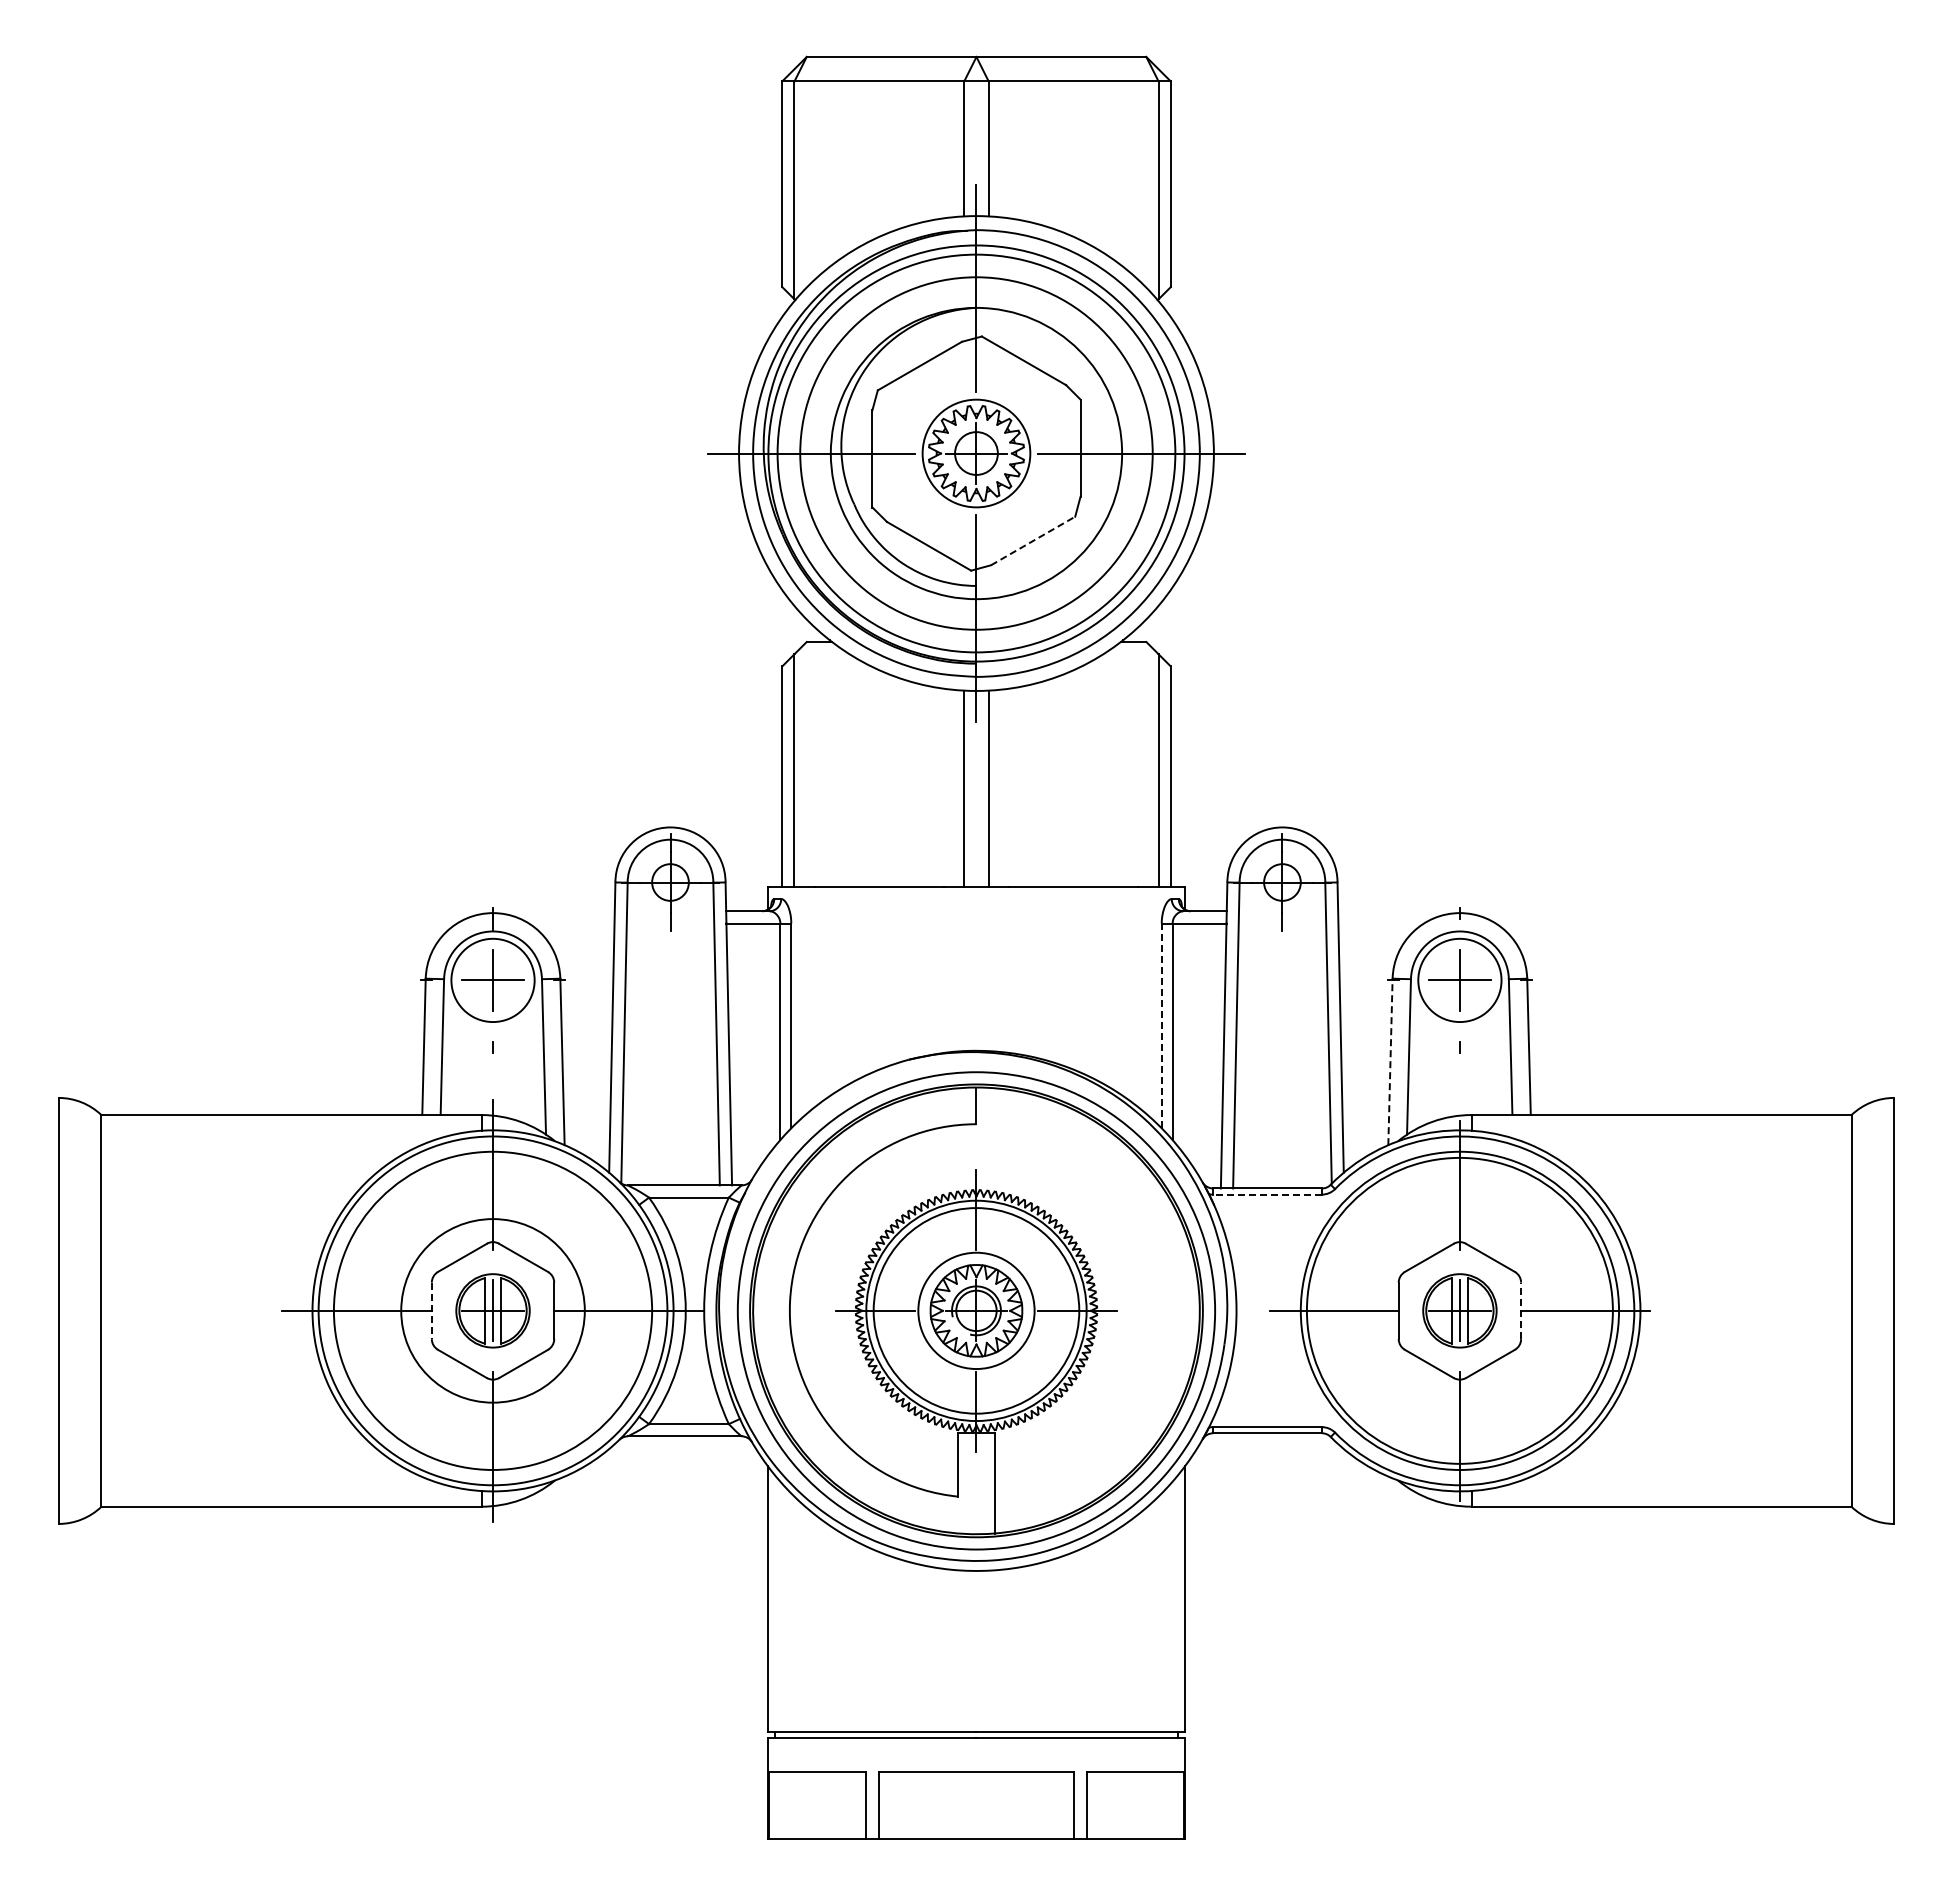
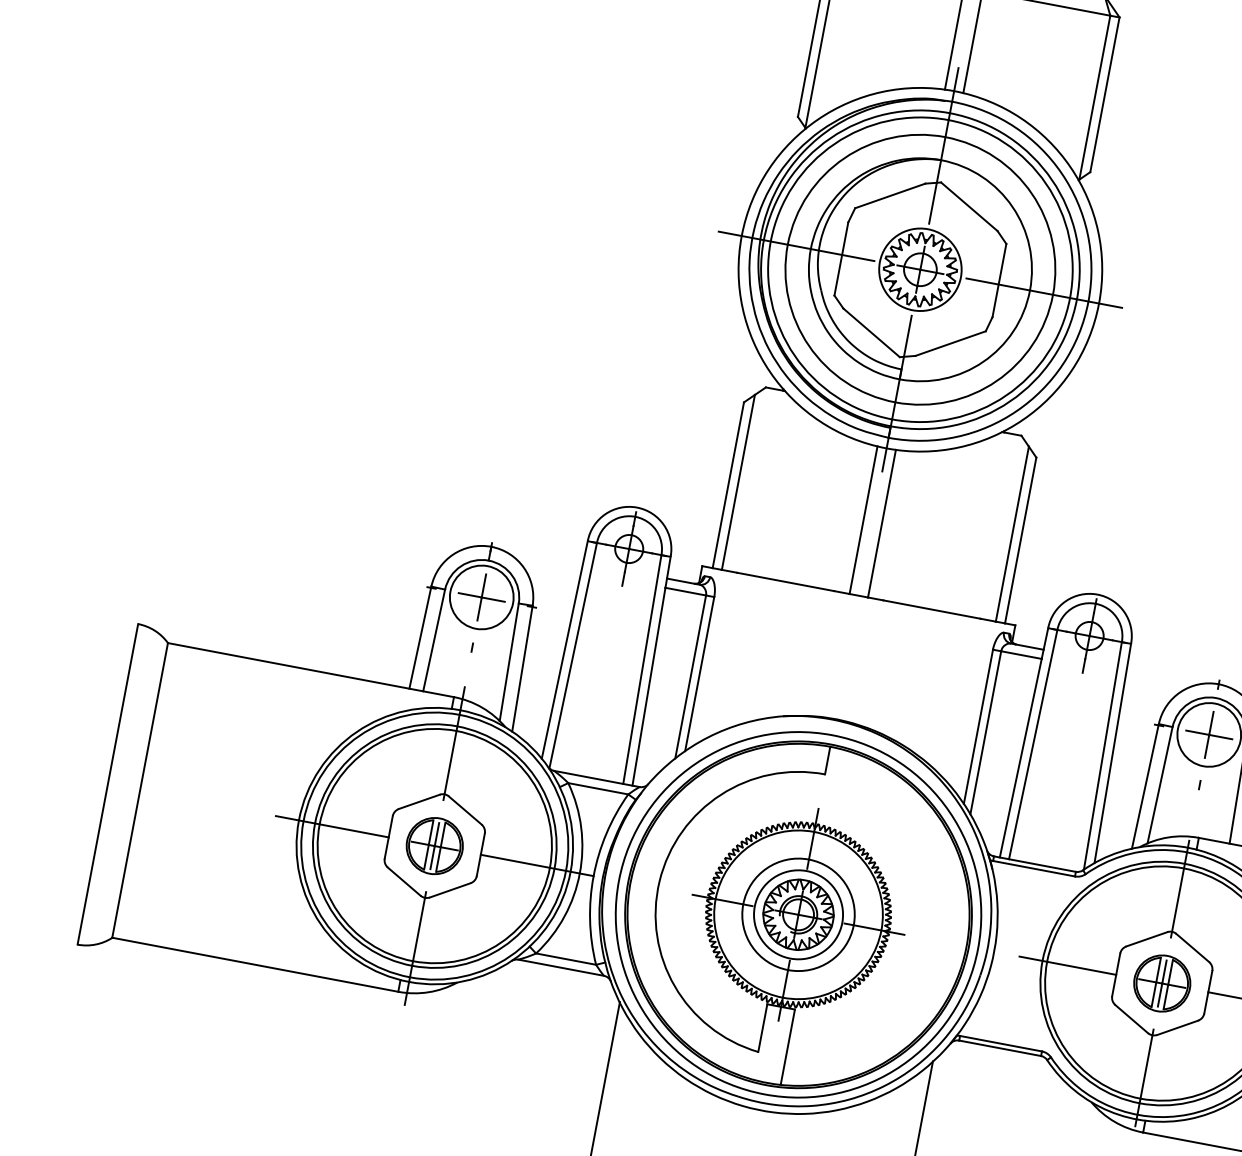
line: (1033, 540) -> (950, 343), dashed -> solid
line: (1161, 1025) -> (978, 726), dashed -> solid
line: (1390, 1061) -> (1145, 786), dashed -> solid
line: (1267, 1194) -> (1034, 868), dashed -> solid
circle: (493, 1310) -> (435, 845), size x1.67
circle: (976, 1310) -> (798, 914), size x0.71
line: (1521, 1310) -> (1208, 992), dashed -> solid
line: (431, 1311) -> (388, 837), dashed -> solid

